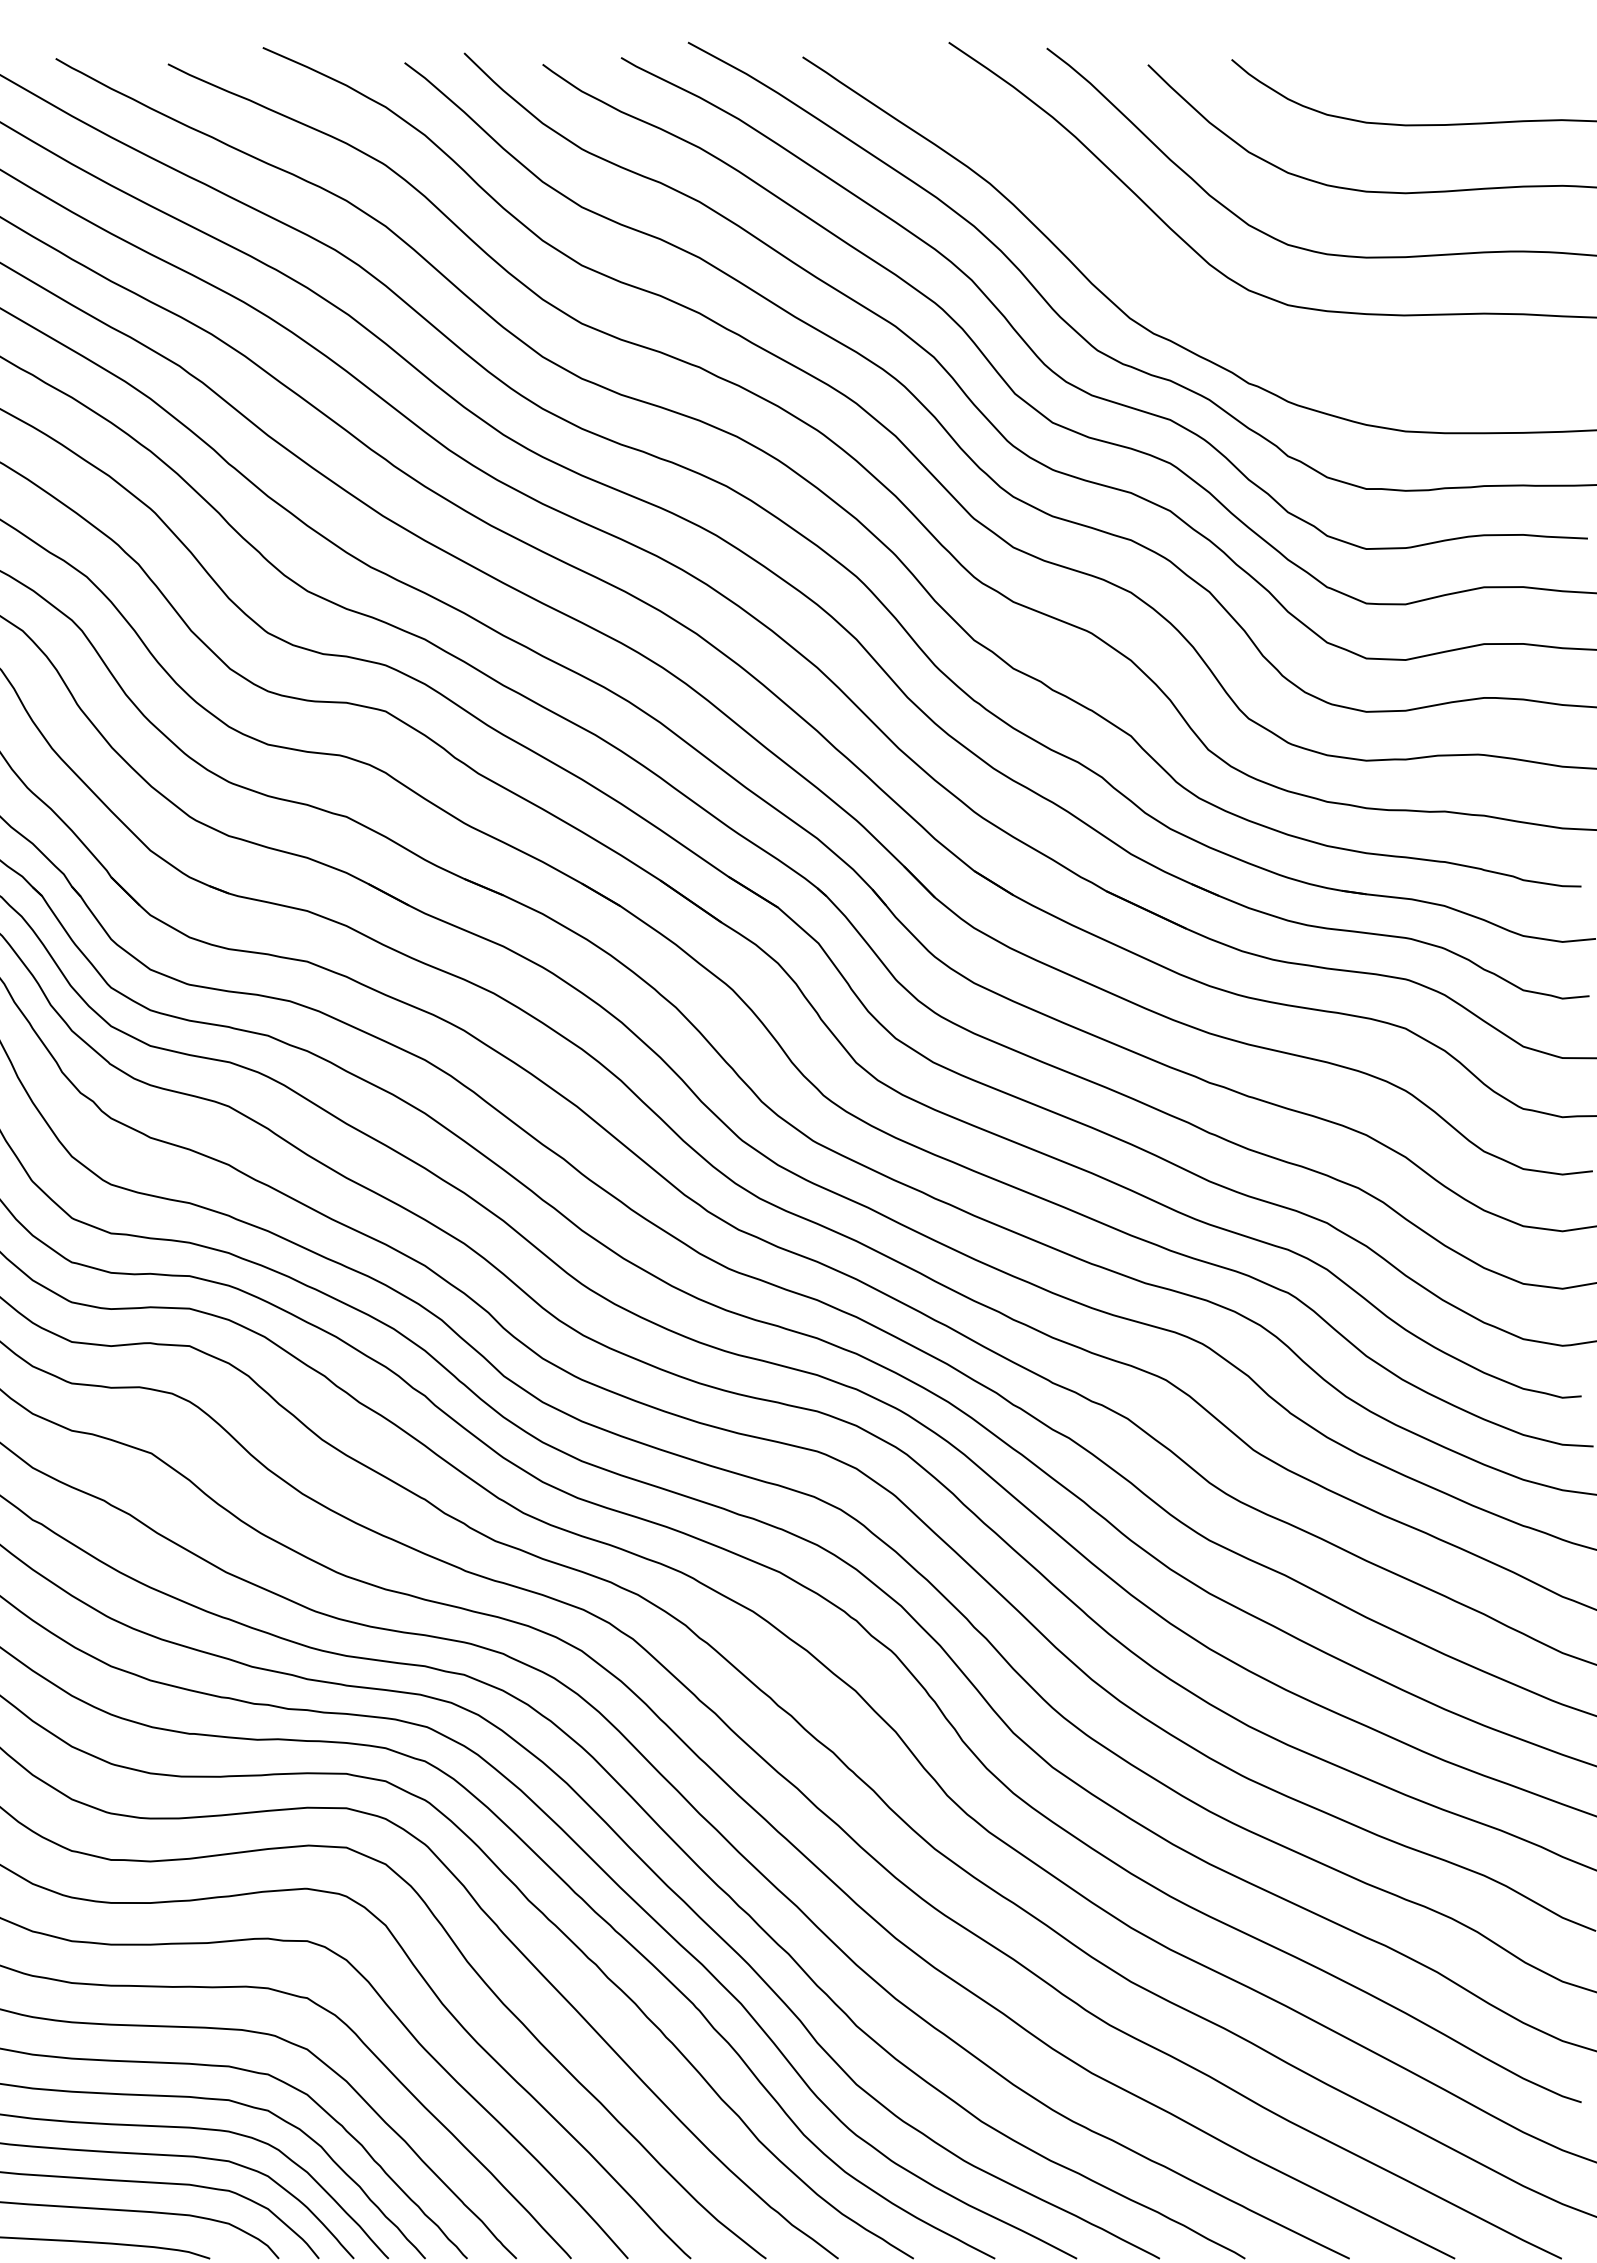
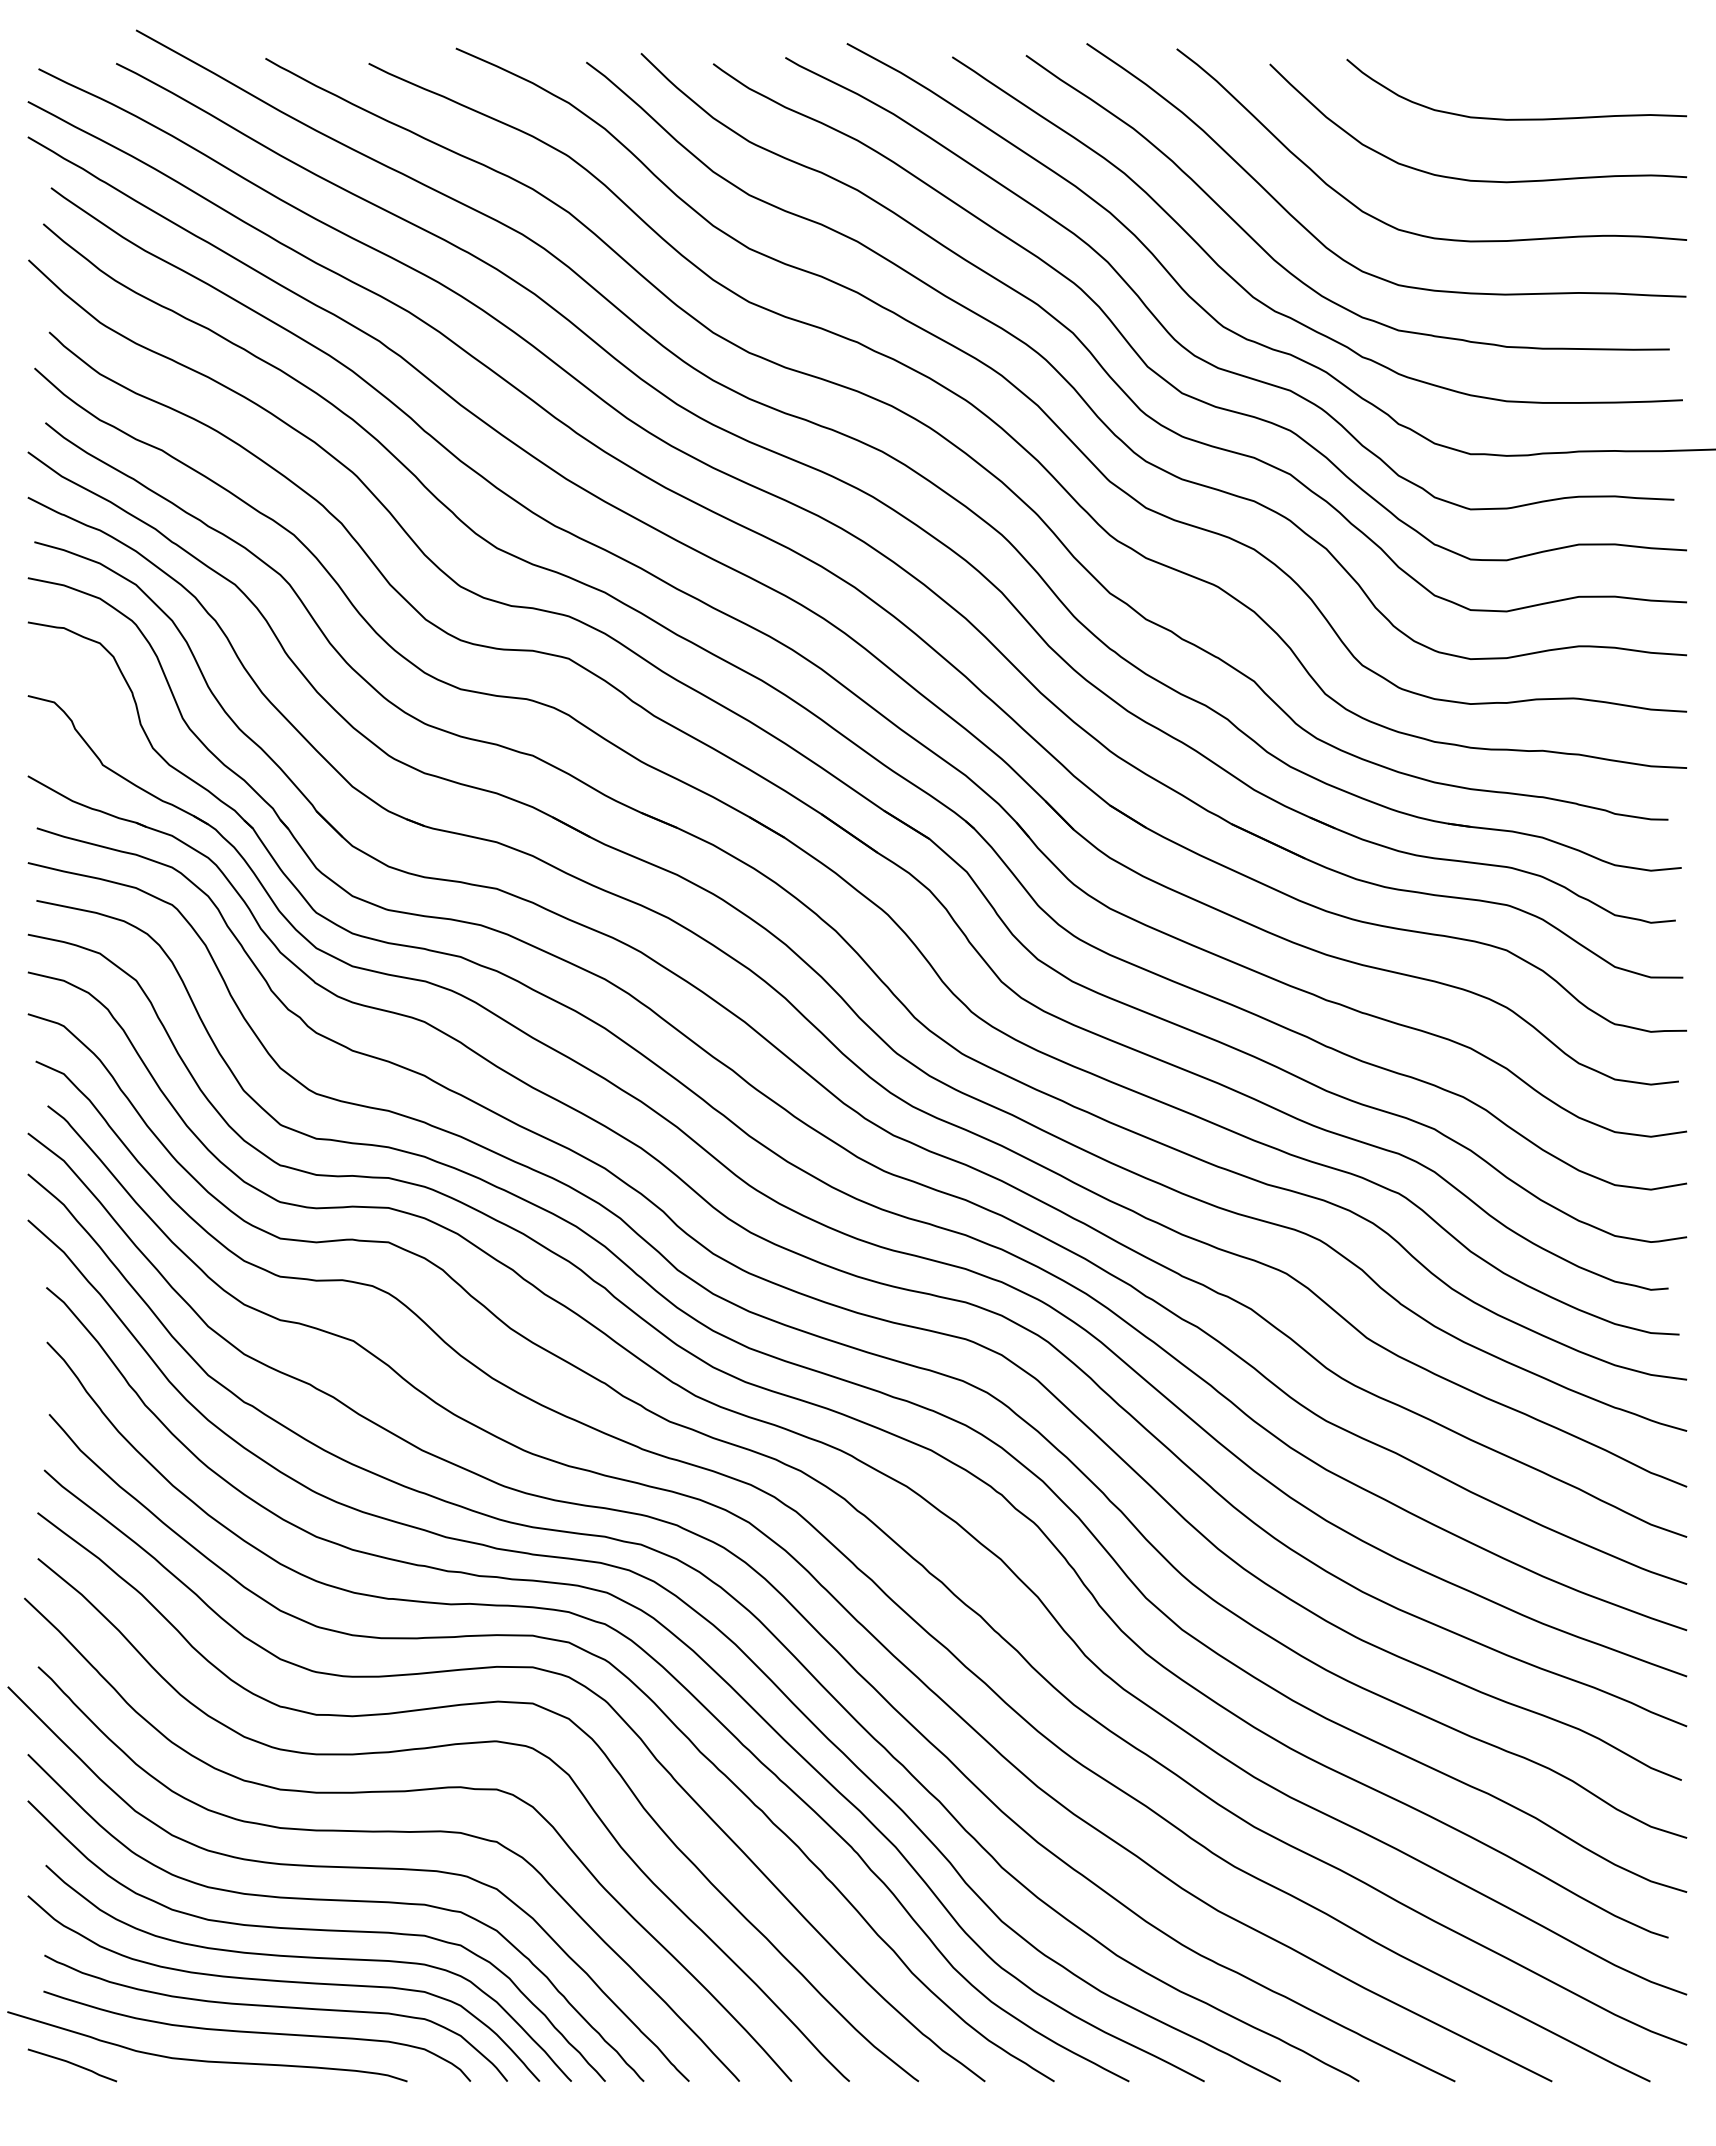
curve: (1175, 294) -> (1295, 275), added

